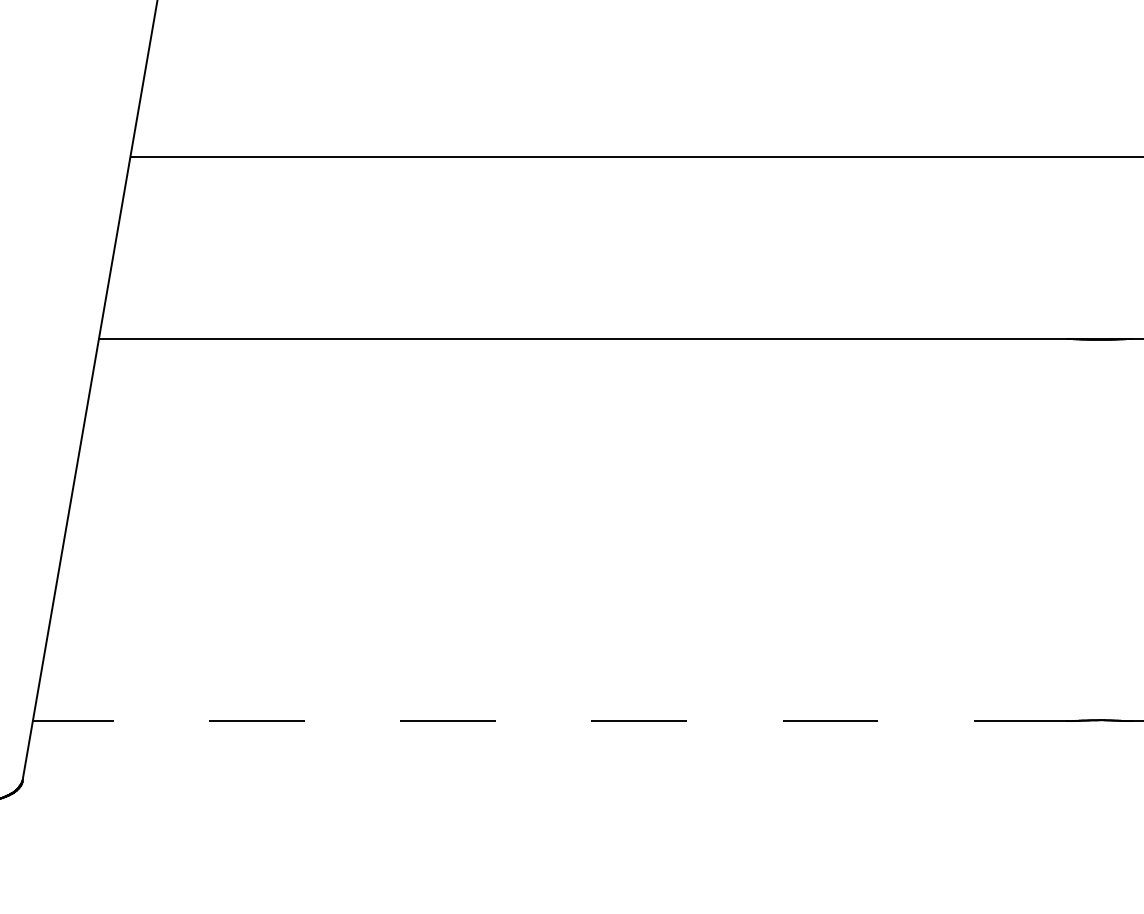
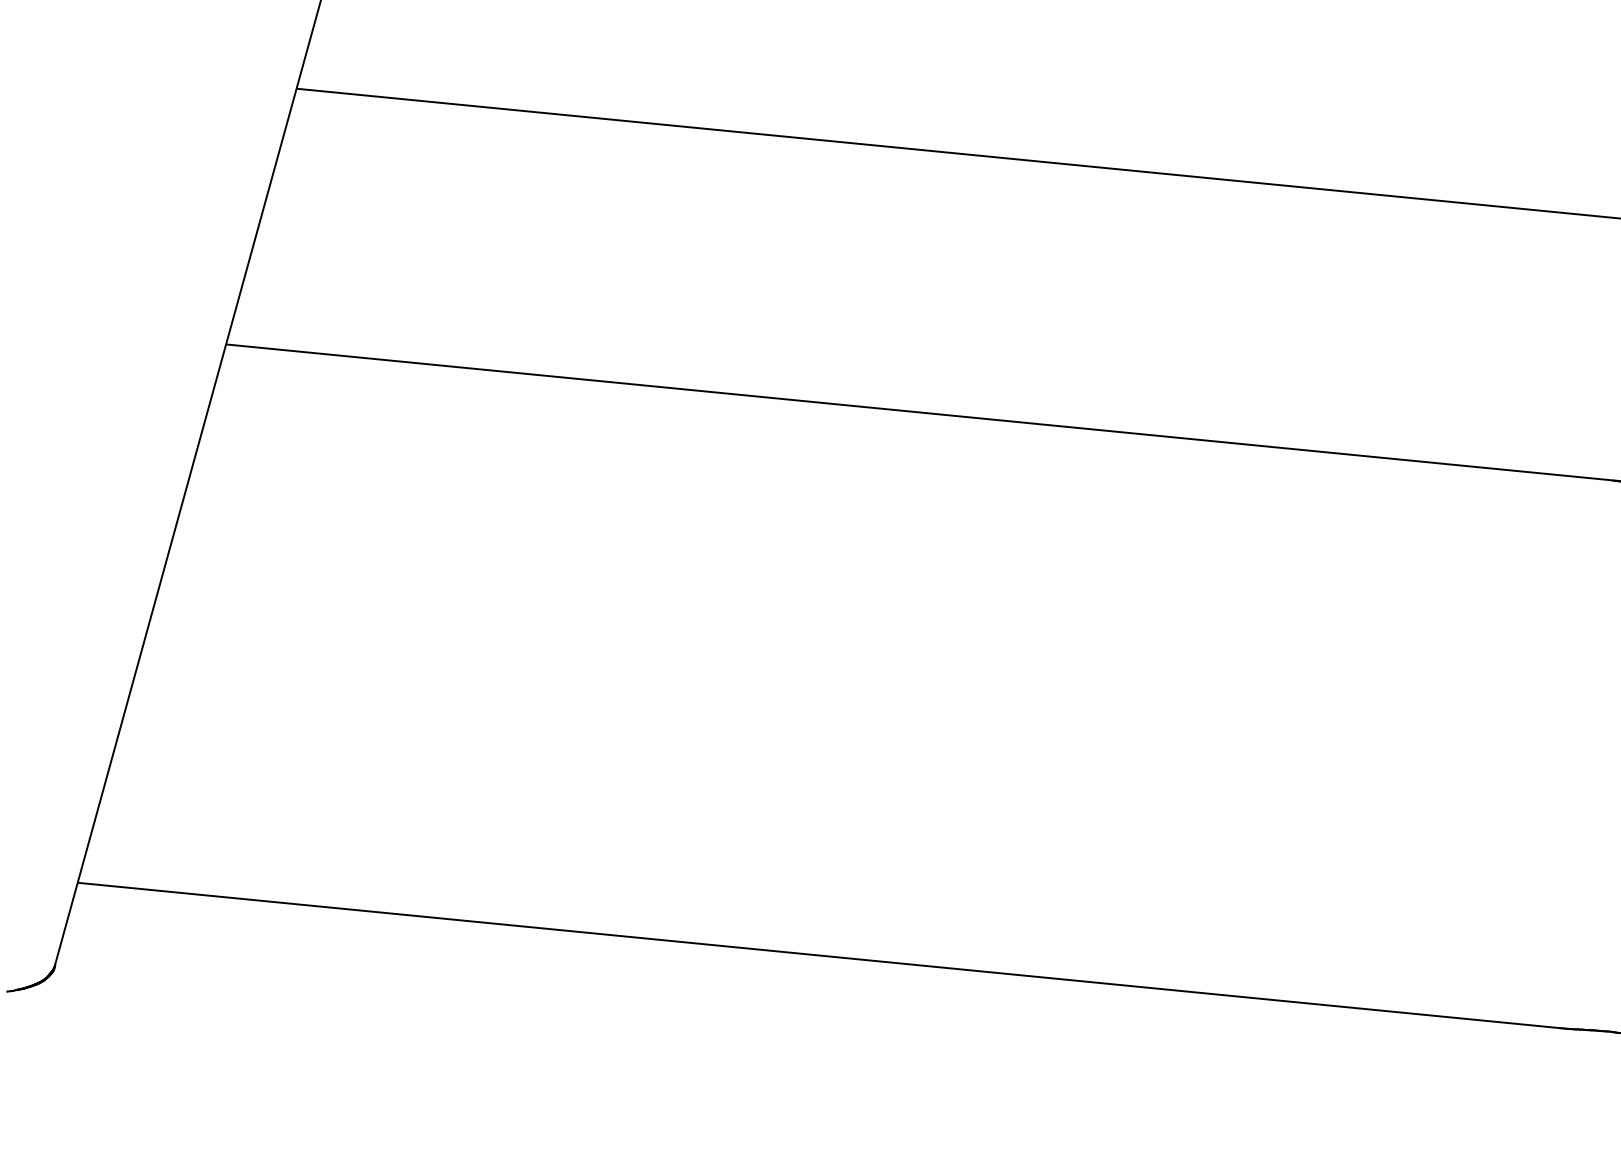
line: (550, 721) -> (819, 956), dashed -> solid

